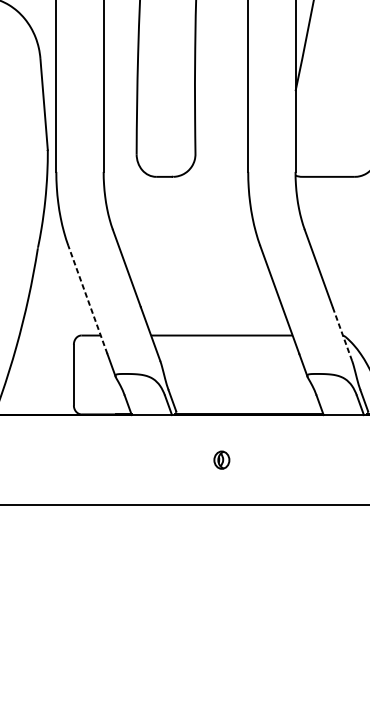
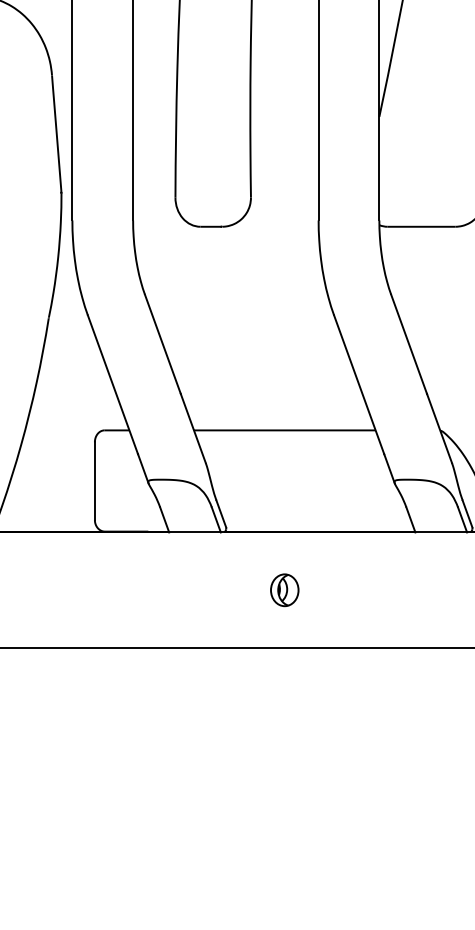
line: (87, 299) -> (112, 384), dashed -> solid
line: (342, 334) -> (439, 428), dashed -> solid
part: (221, 460) -> (284, 590), size x1.43

